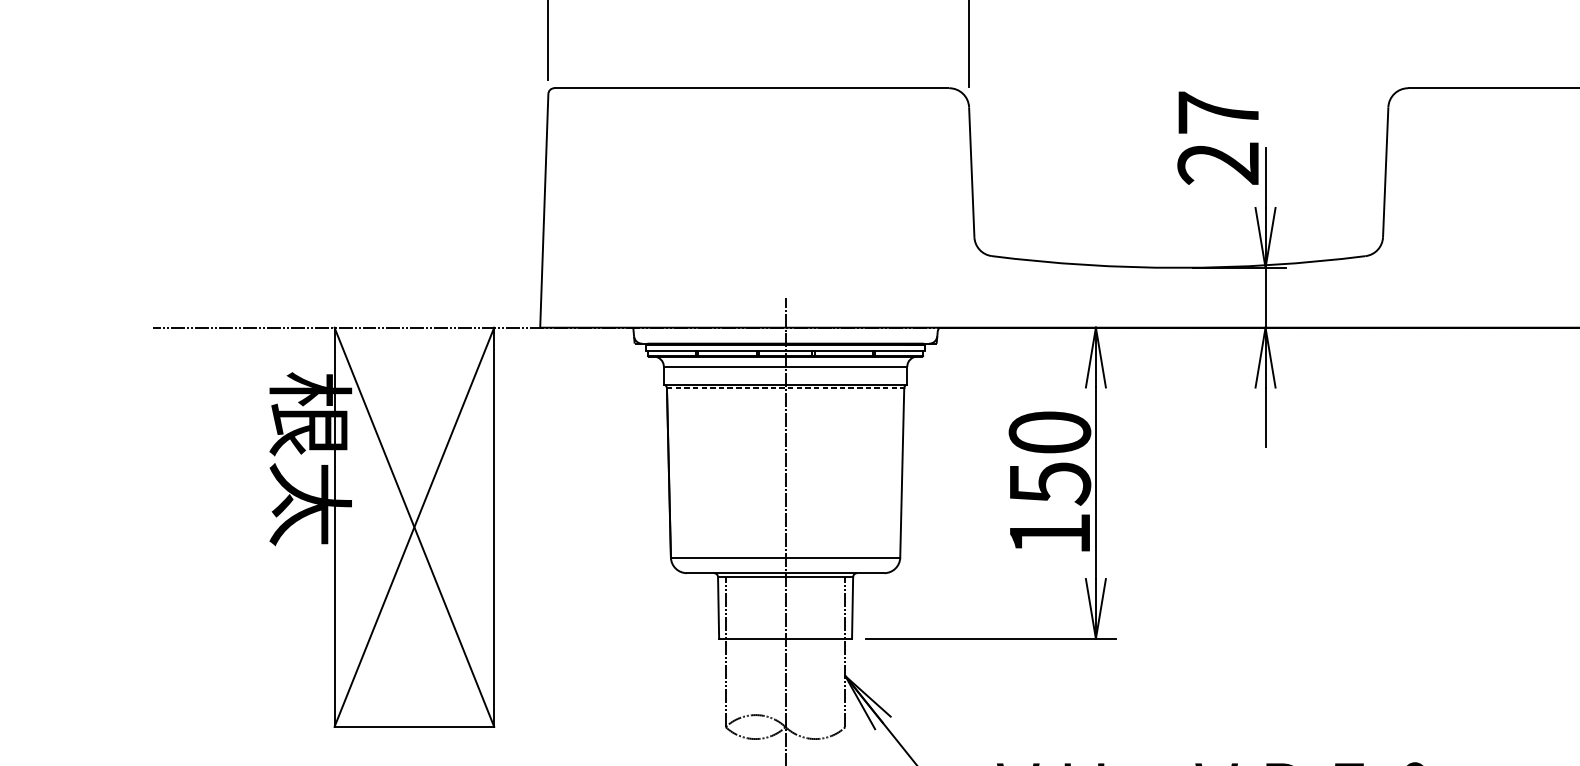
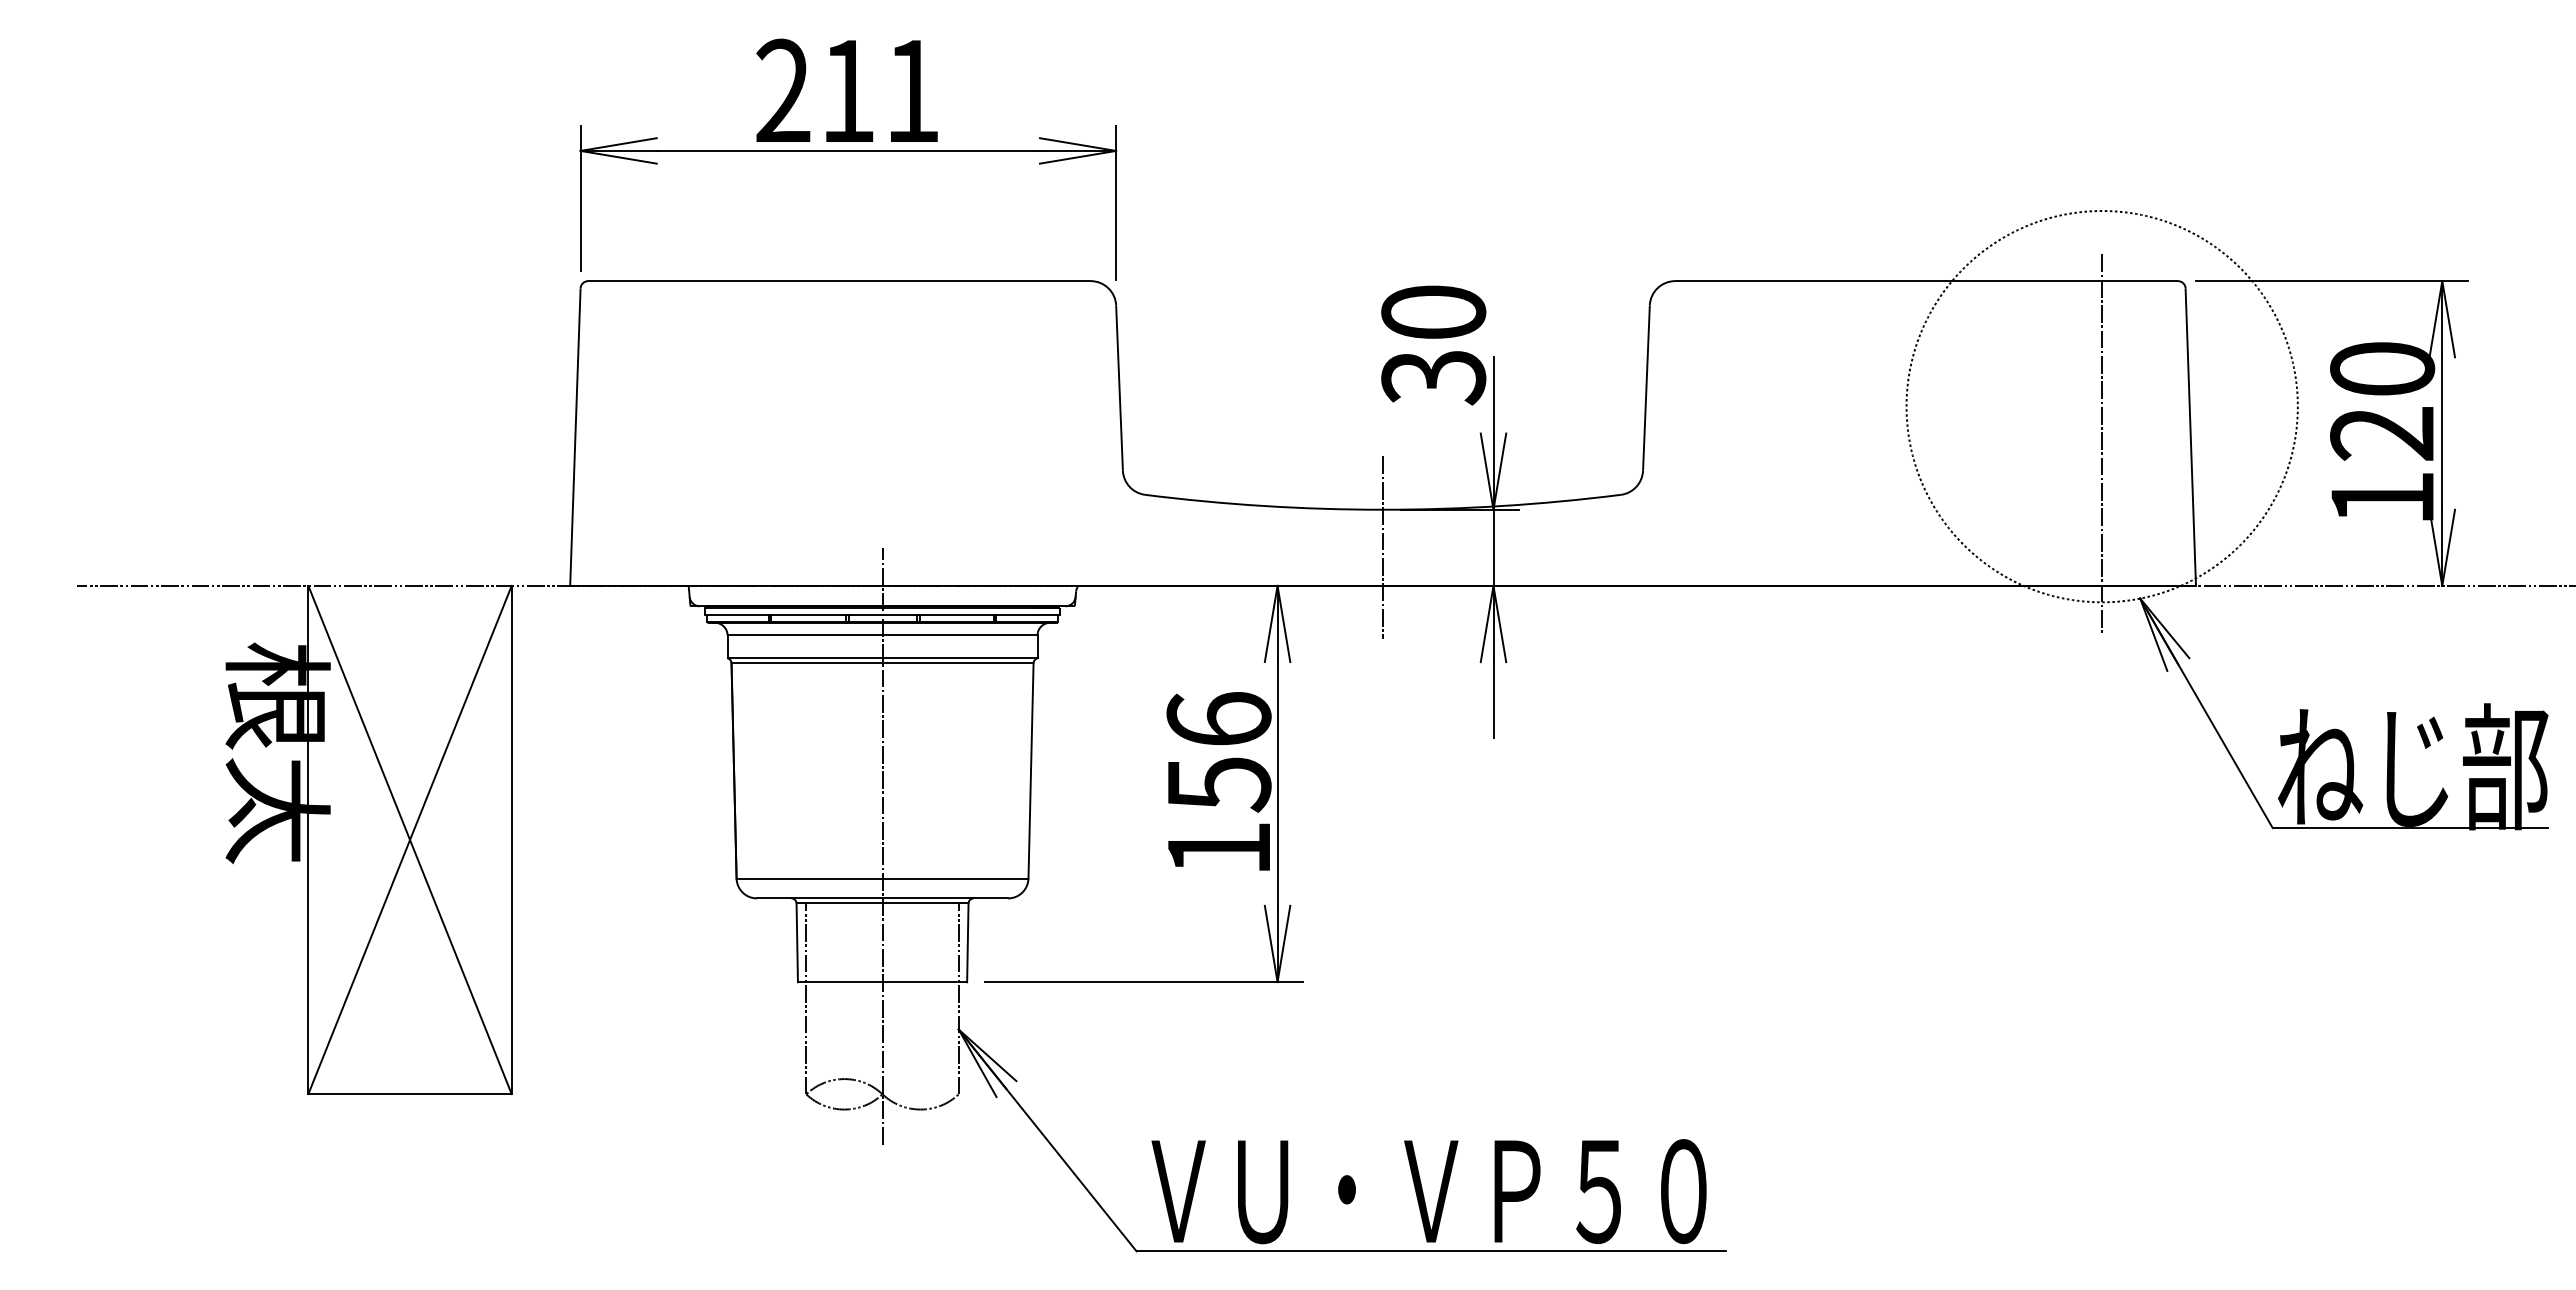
text: (1218, 138) -> (1433, 345), 27 -> 30
line: (1178, 297) -> (1382, 547), added
line: (786, 388) -> (883, 663), dashed -> solid
text: (1049, 431) -> (1218, 718), 150 -> 156

